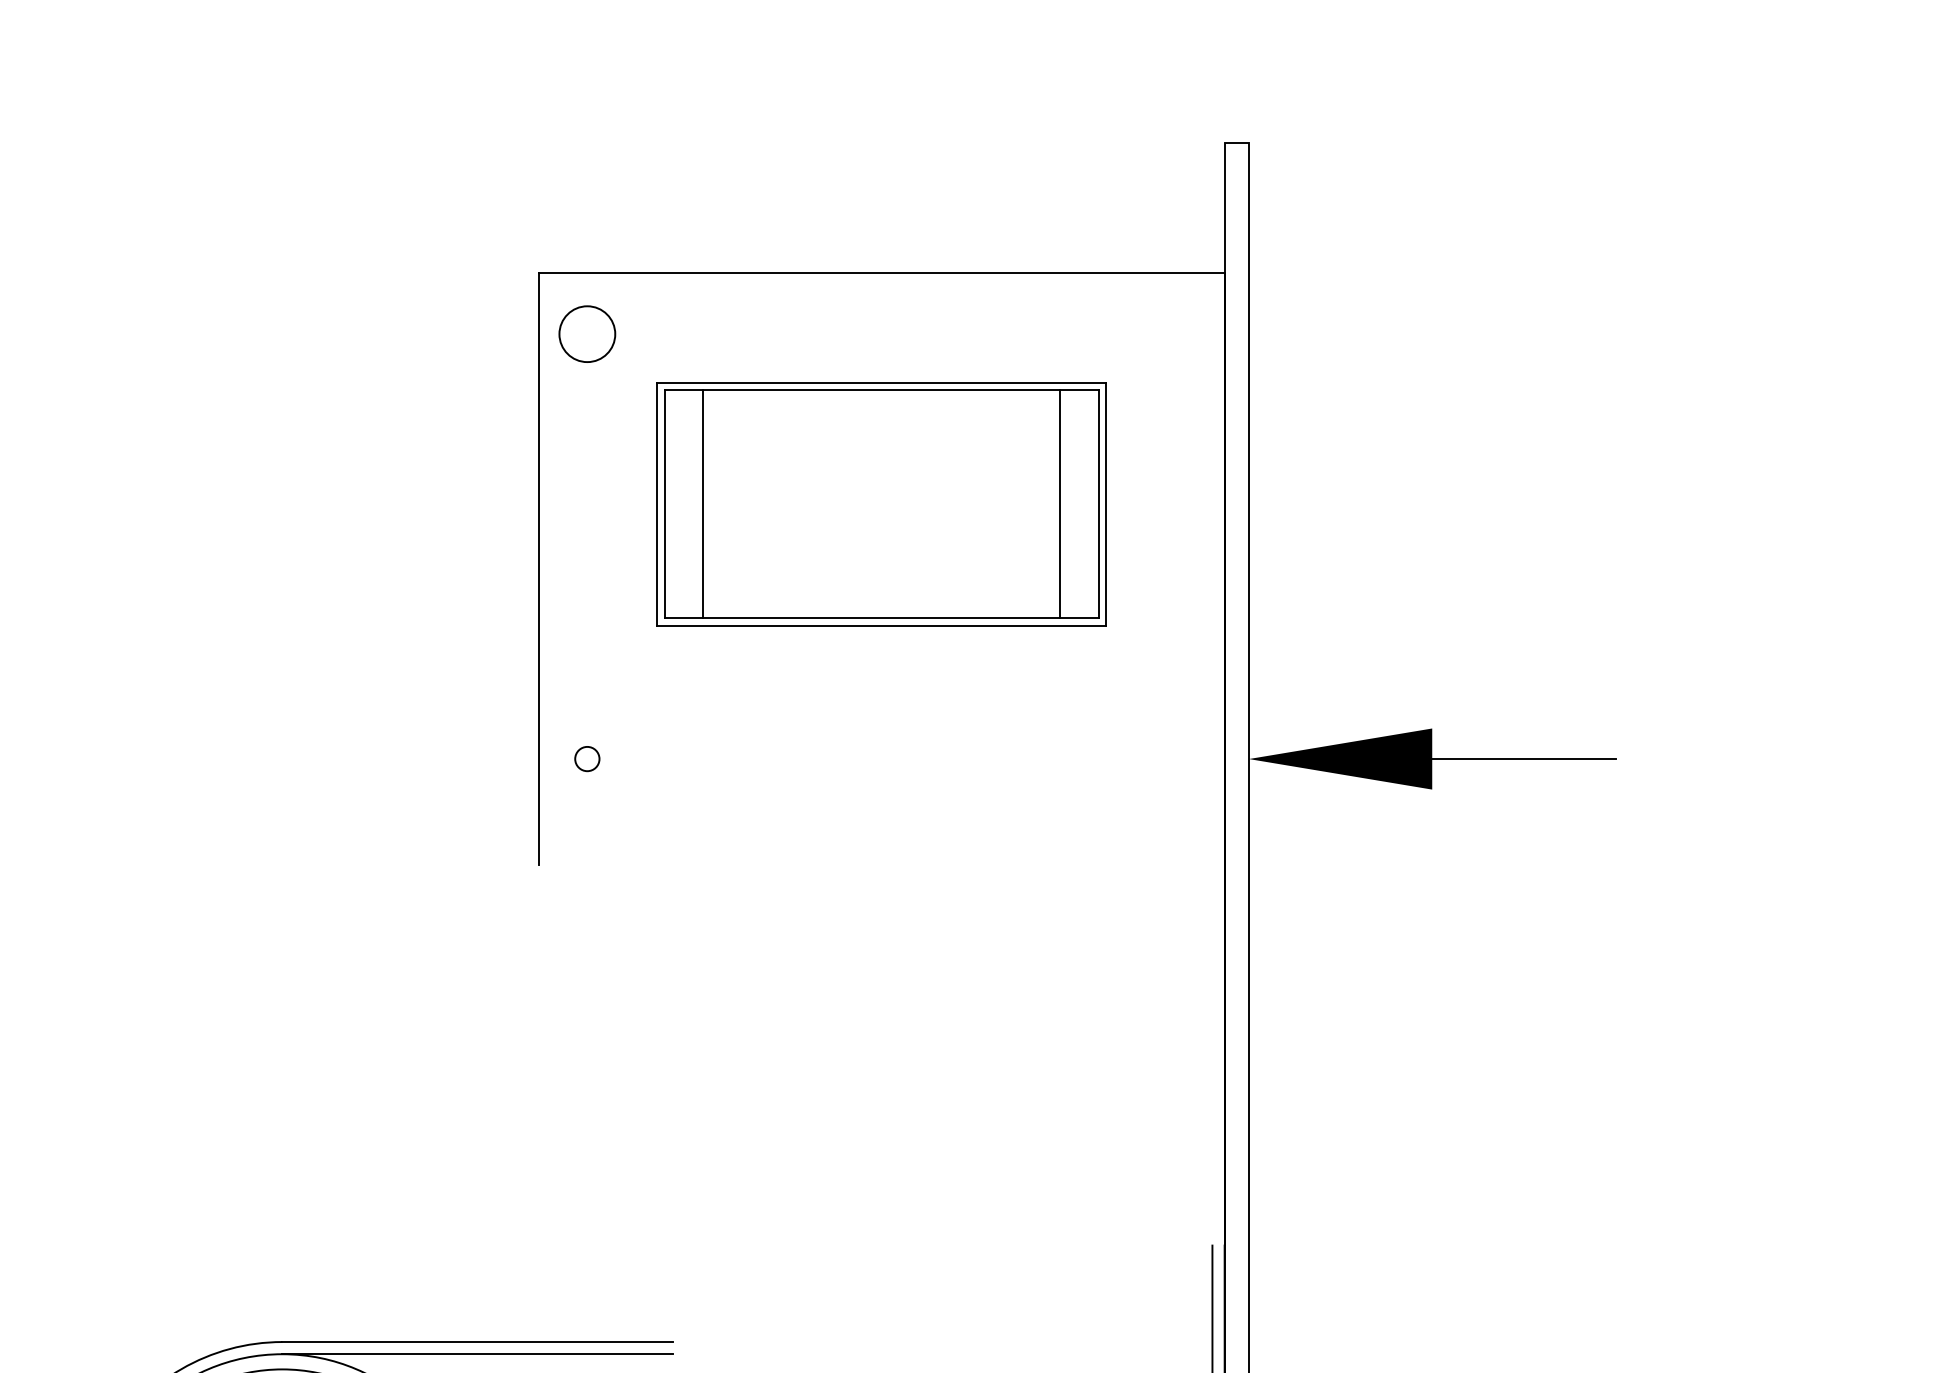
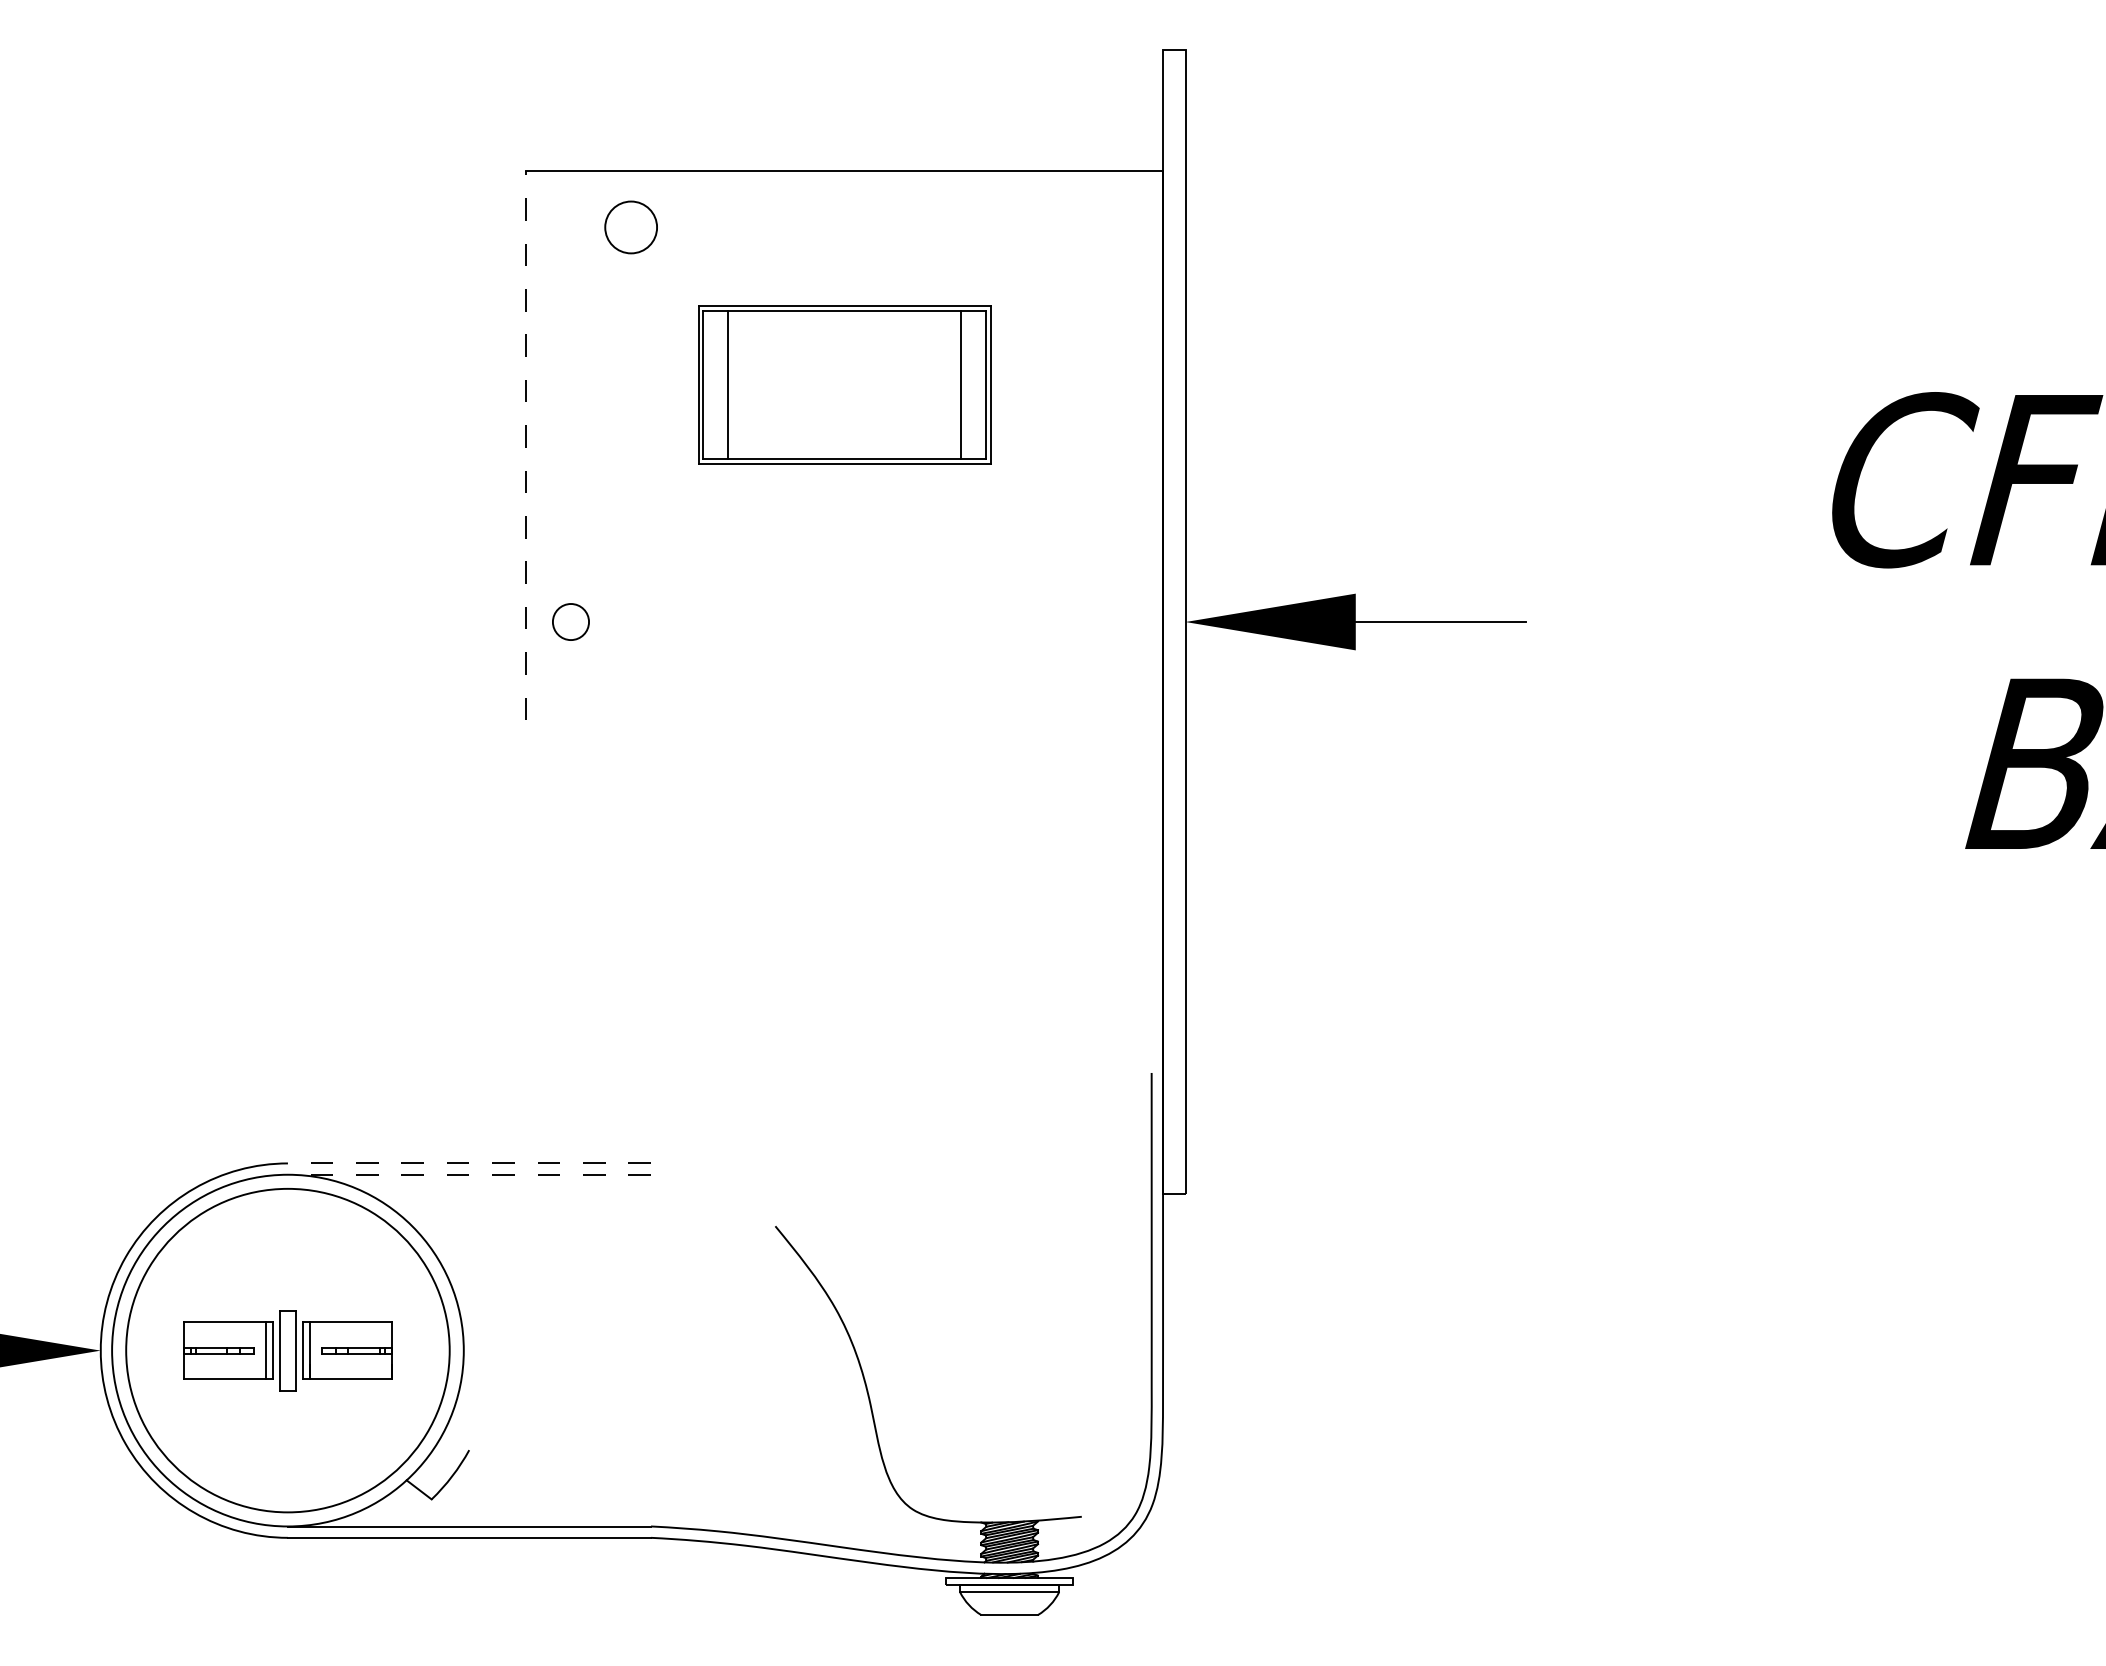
circle: (586, 334) -> (630, 227), moved
part: (881, 504) -> (844, 385), size x0.7
line: (539, 568) -> (526, 445), solid -> dashed
circle: (587, 758) -> (571, 621), size x1.6
line: (477, 1342) -> (469, 1163), solid -> dashed
line: (477, 1353) -> (469, 1174), solid -> dashed

